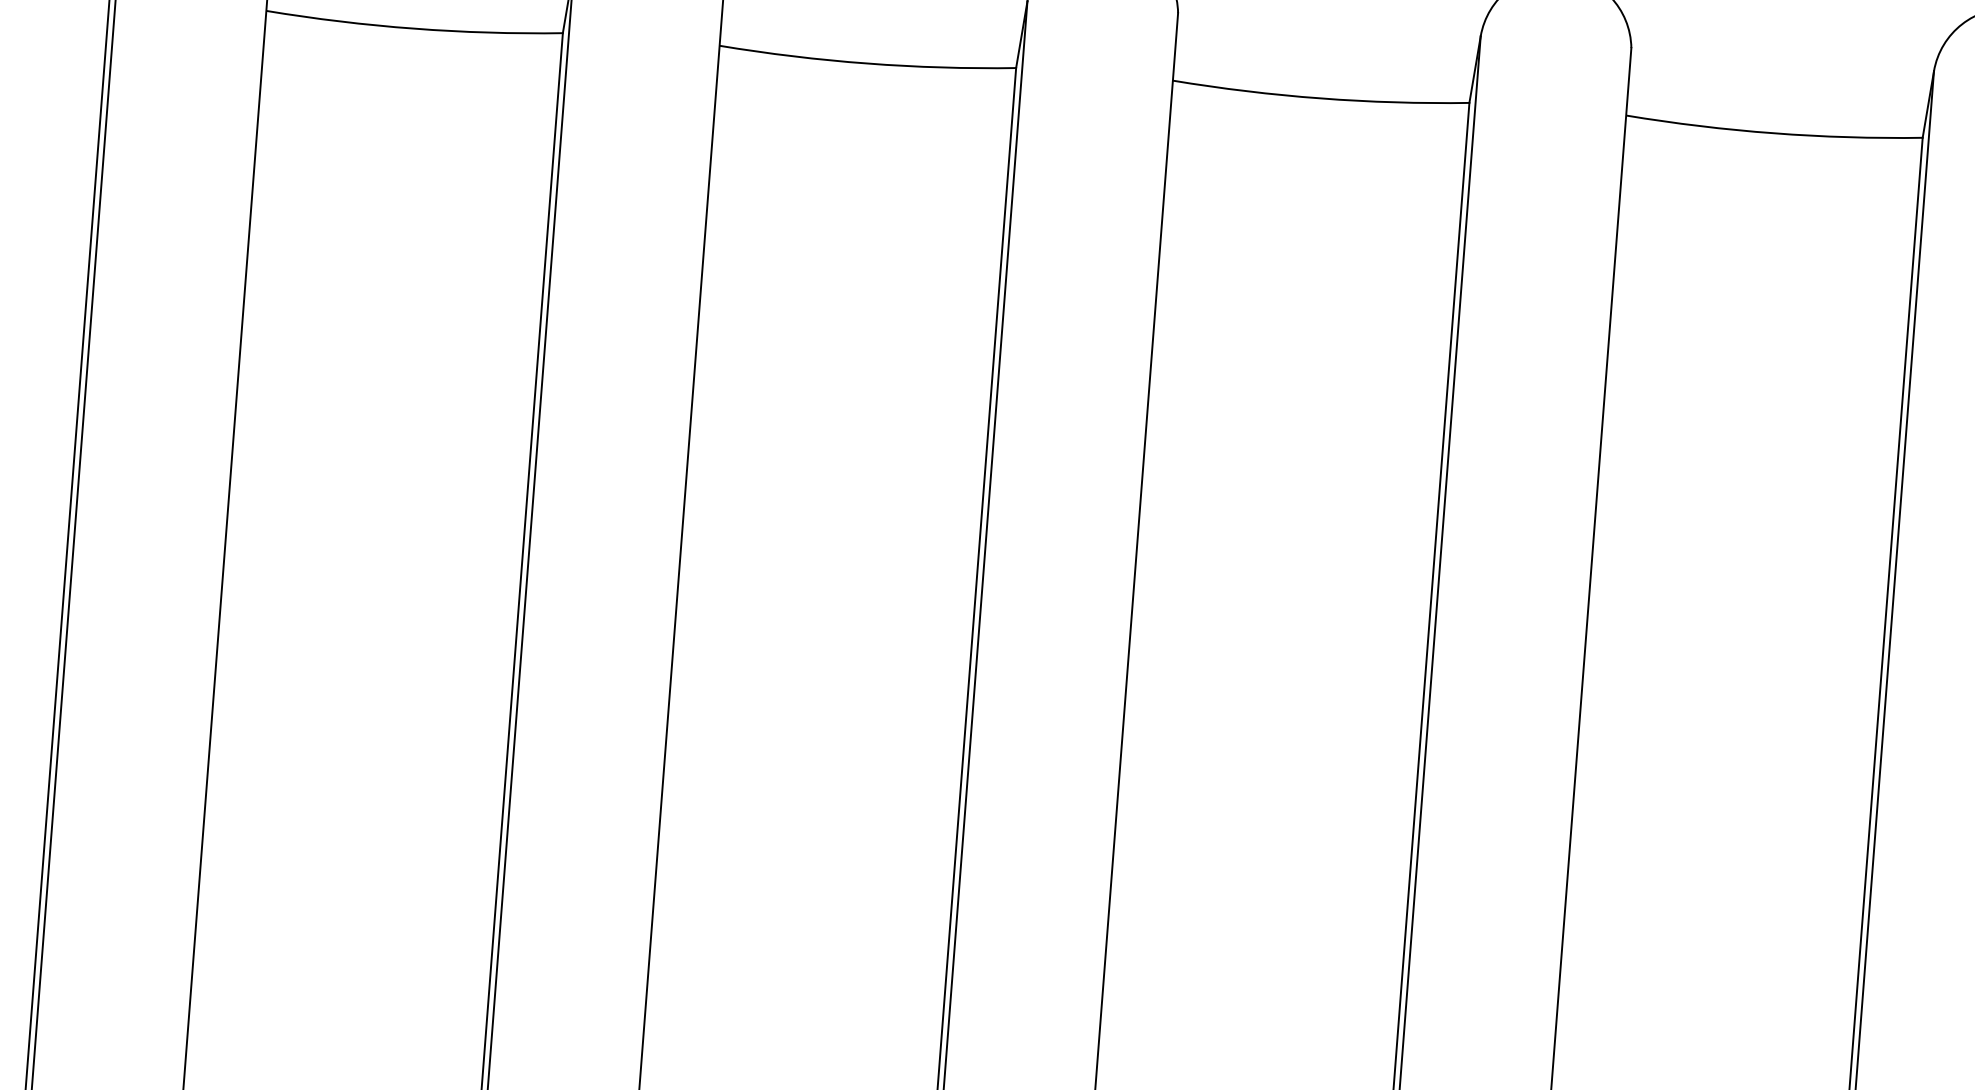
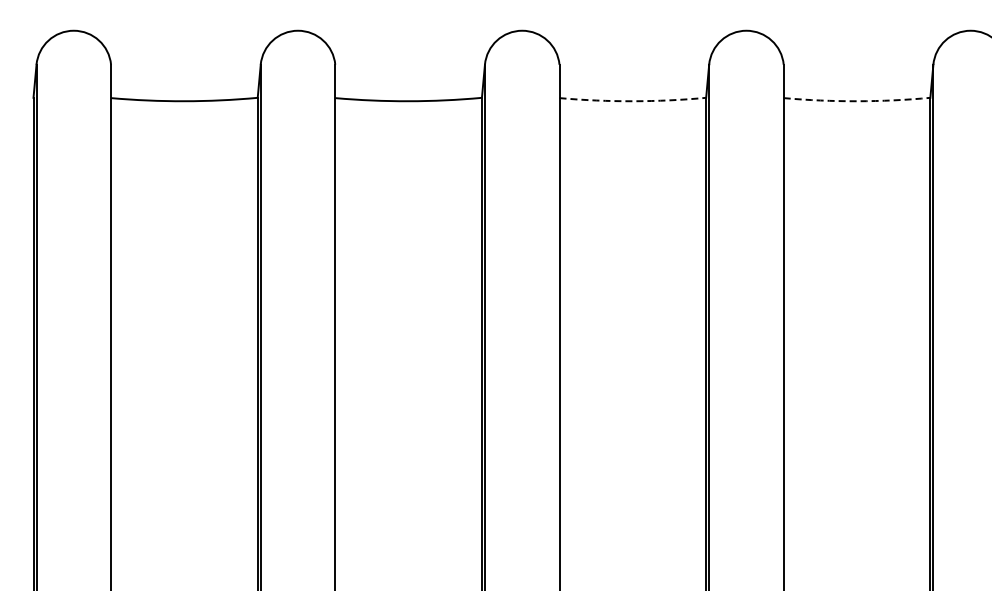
arc: (1319, 98) -> (632, 101), solid -> dashed
arc: (1774, 133) -> (857, 101), solid -> dashed

